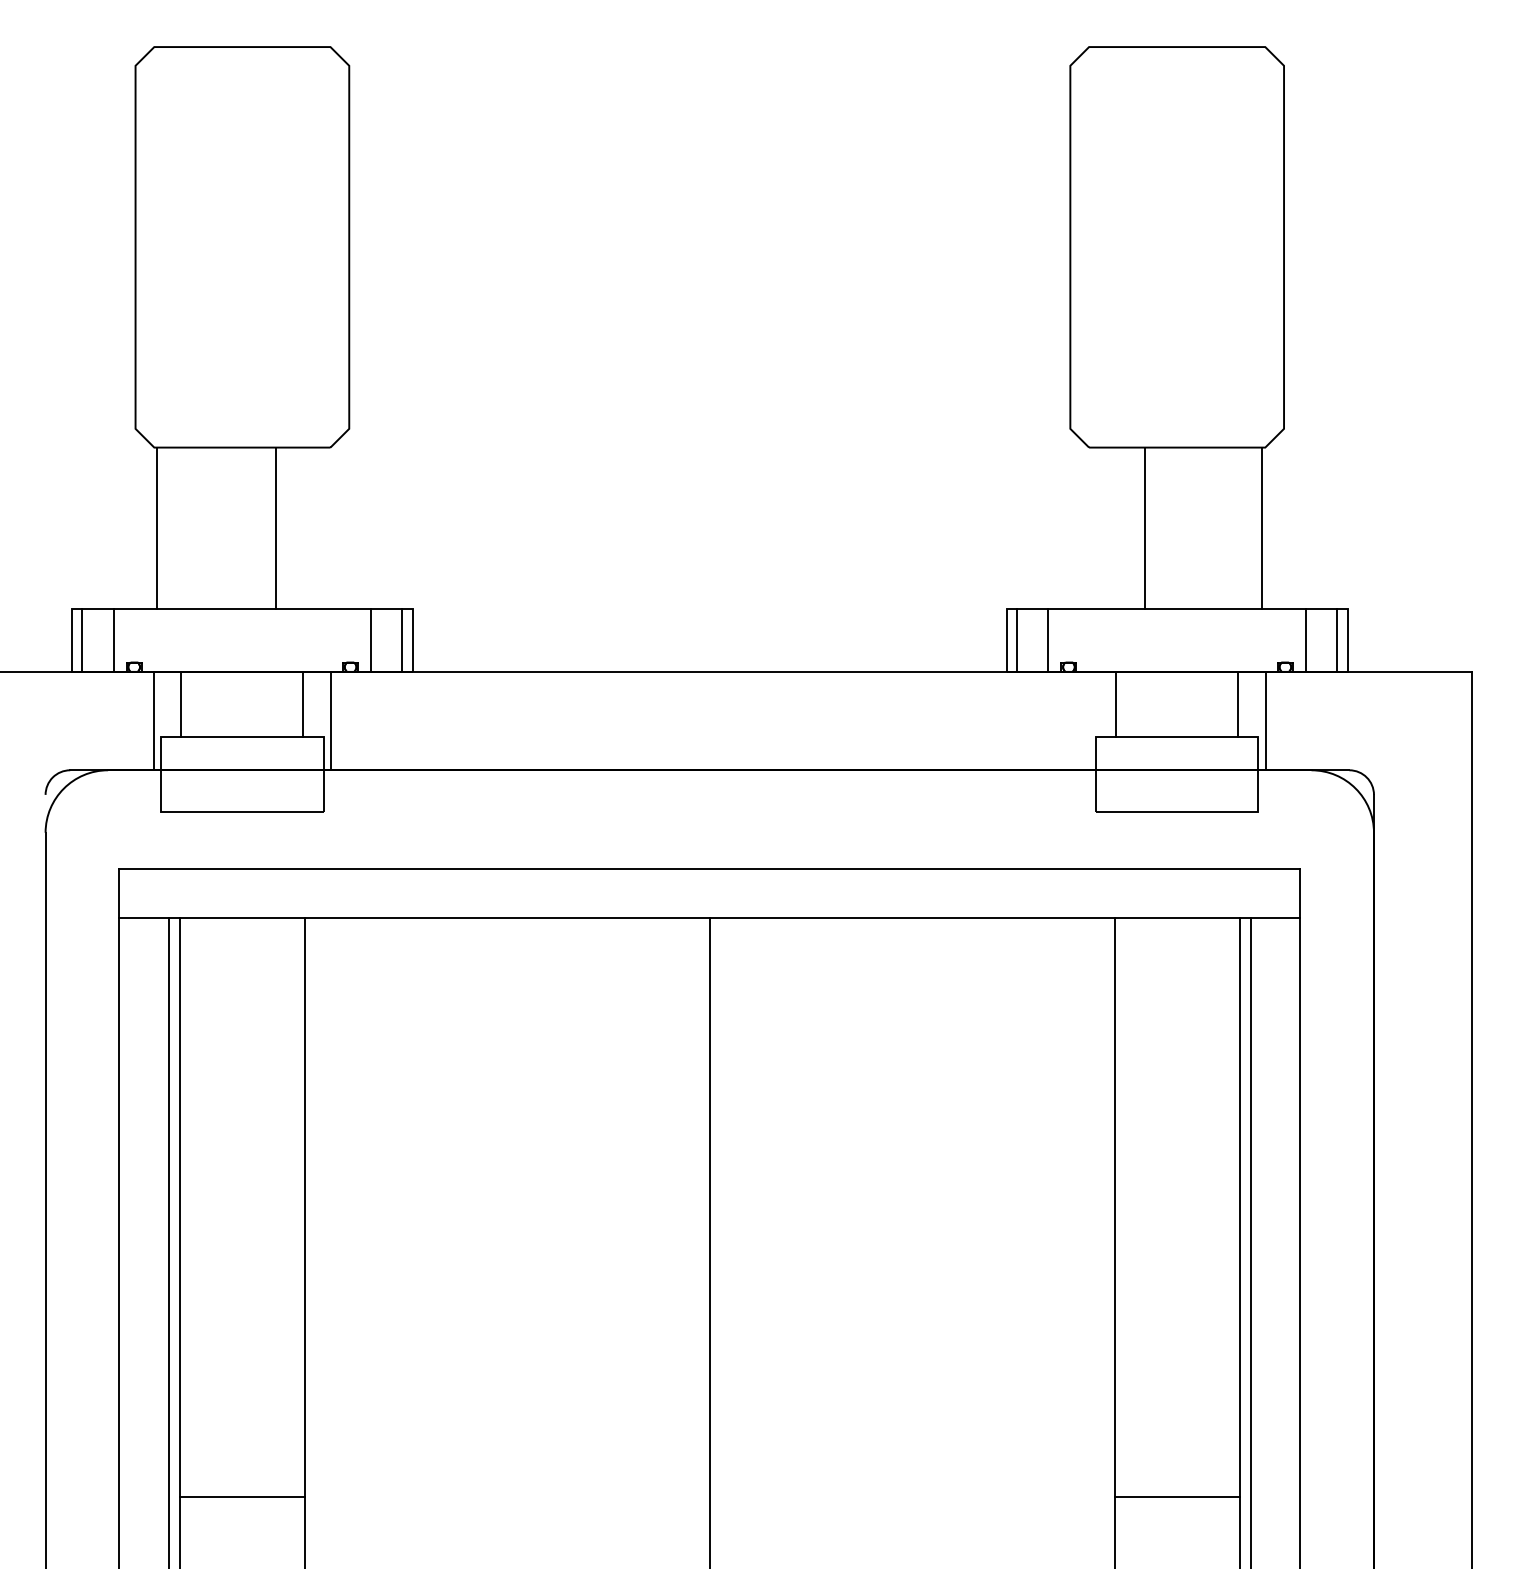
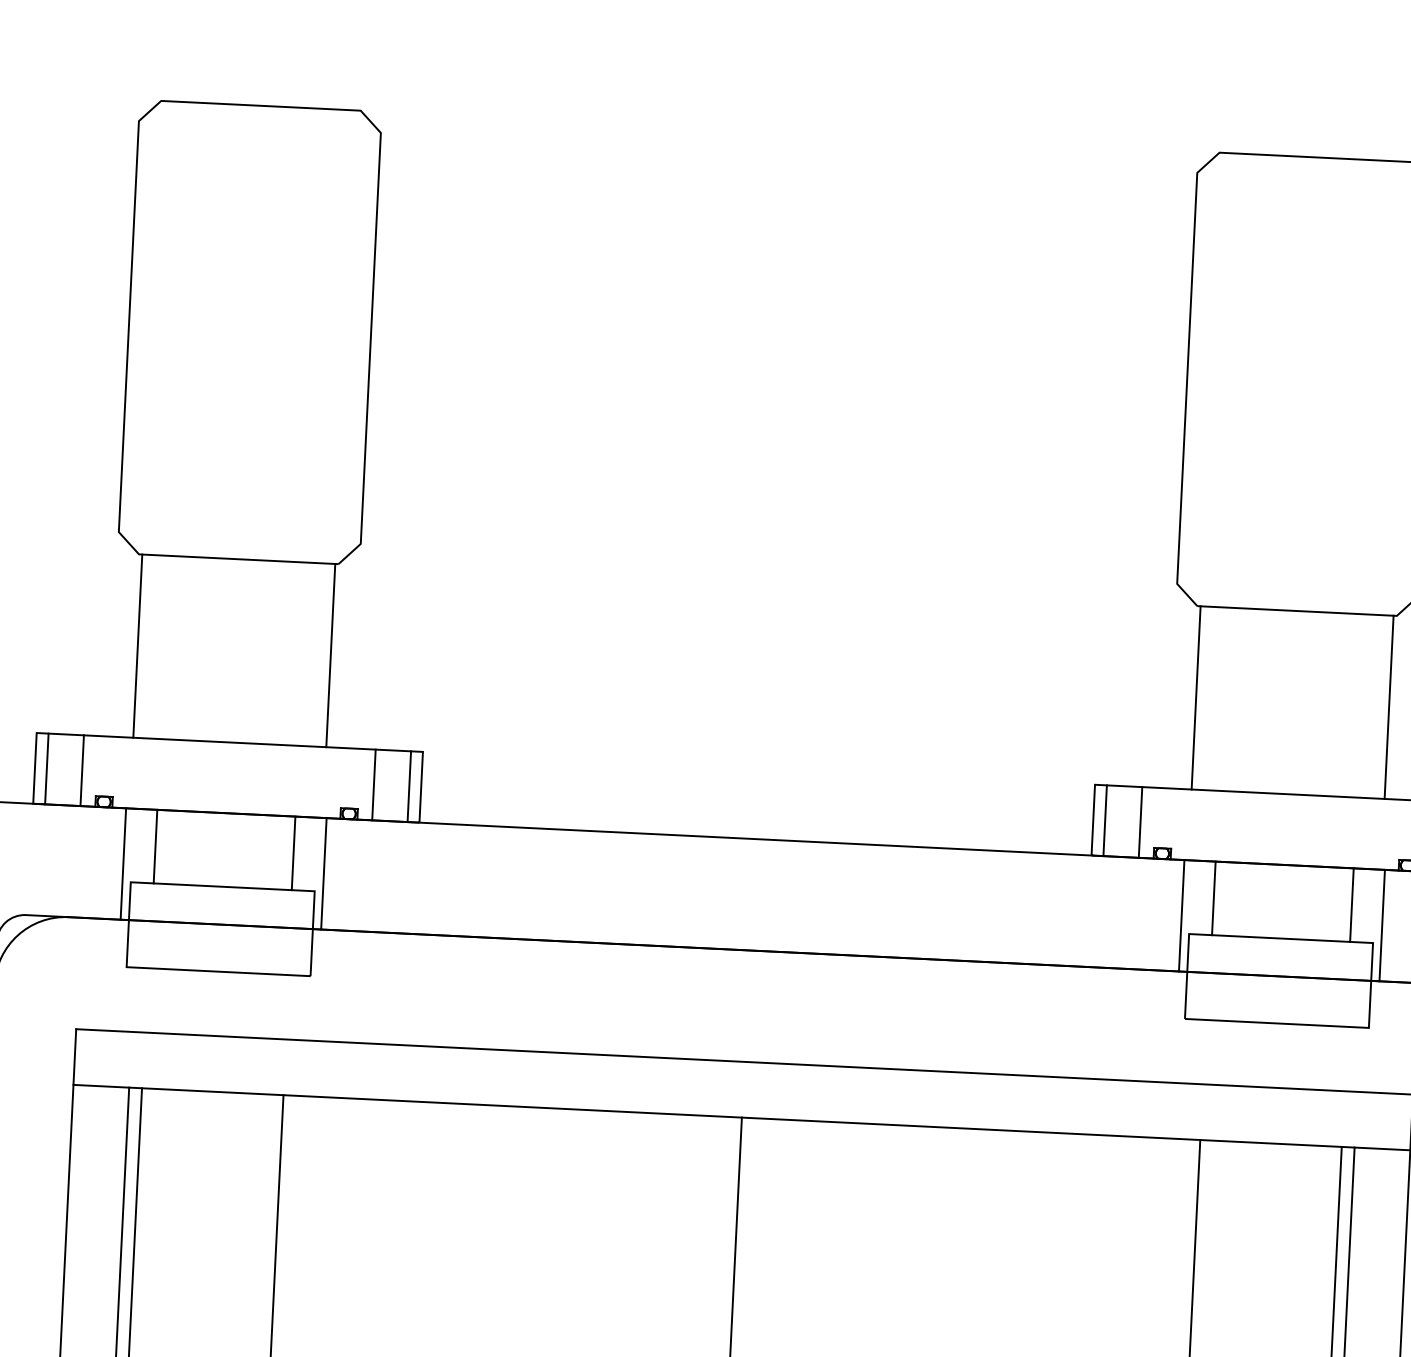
line: (275, 528) -> (330, 655), moved
line: (1144, 528) -> (1195, 697), moved
line: (1088, 720) -> (1181, 915), added

